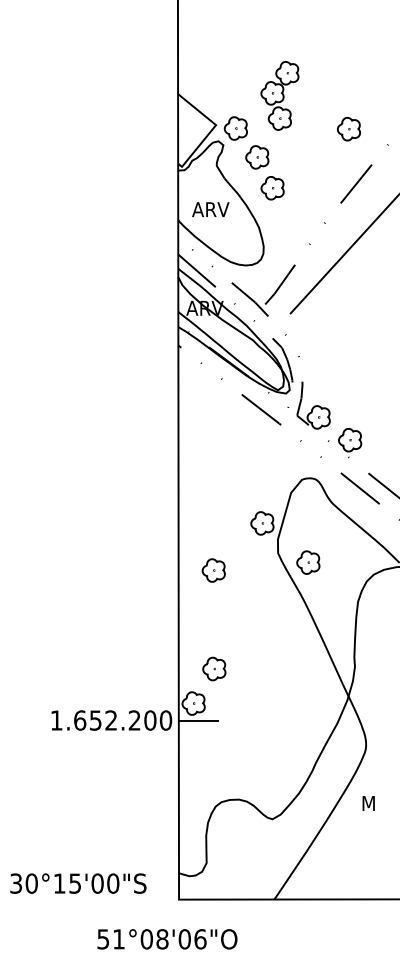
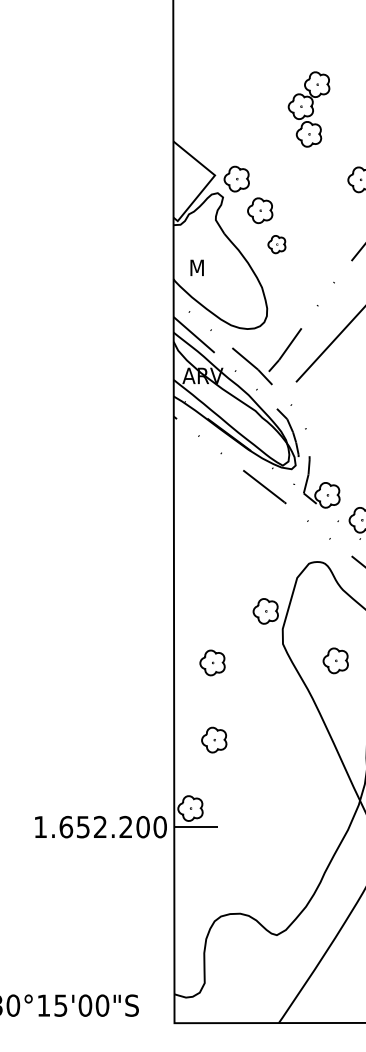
part: (279, 95) -> (308, 109), moved
part: (272, 188) -> (276, 244), size x0.7
text: (210, 209) -> (208, 267), ARV -> M
part: (308, 562) -> (335, 660), moved
part: (214, 668) -> (214, 739), moved

